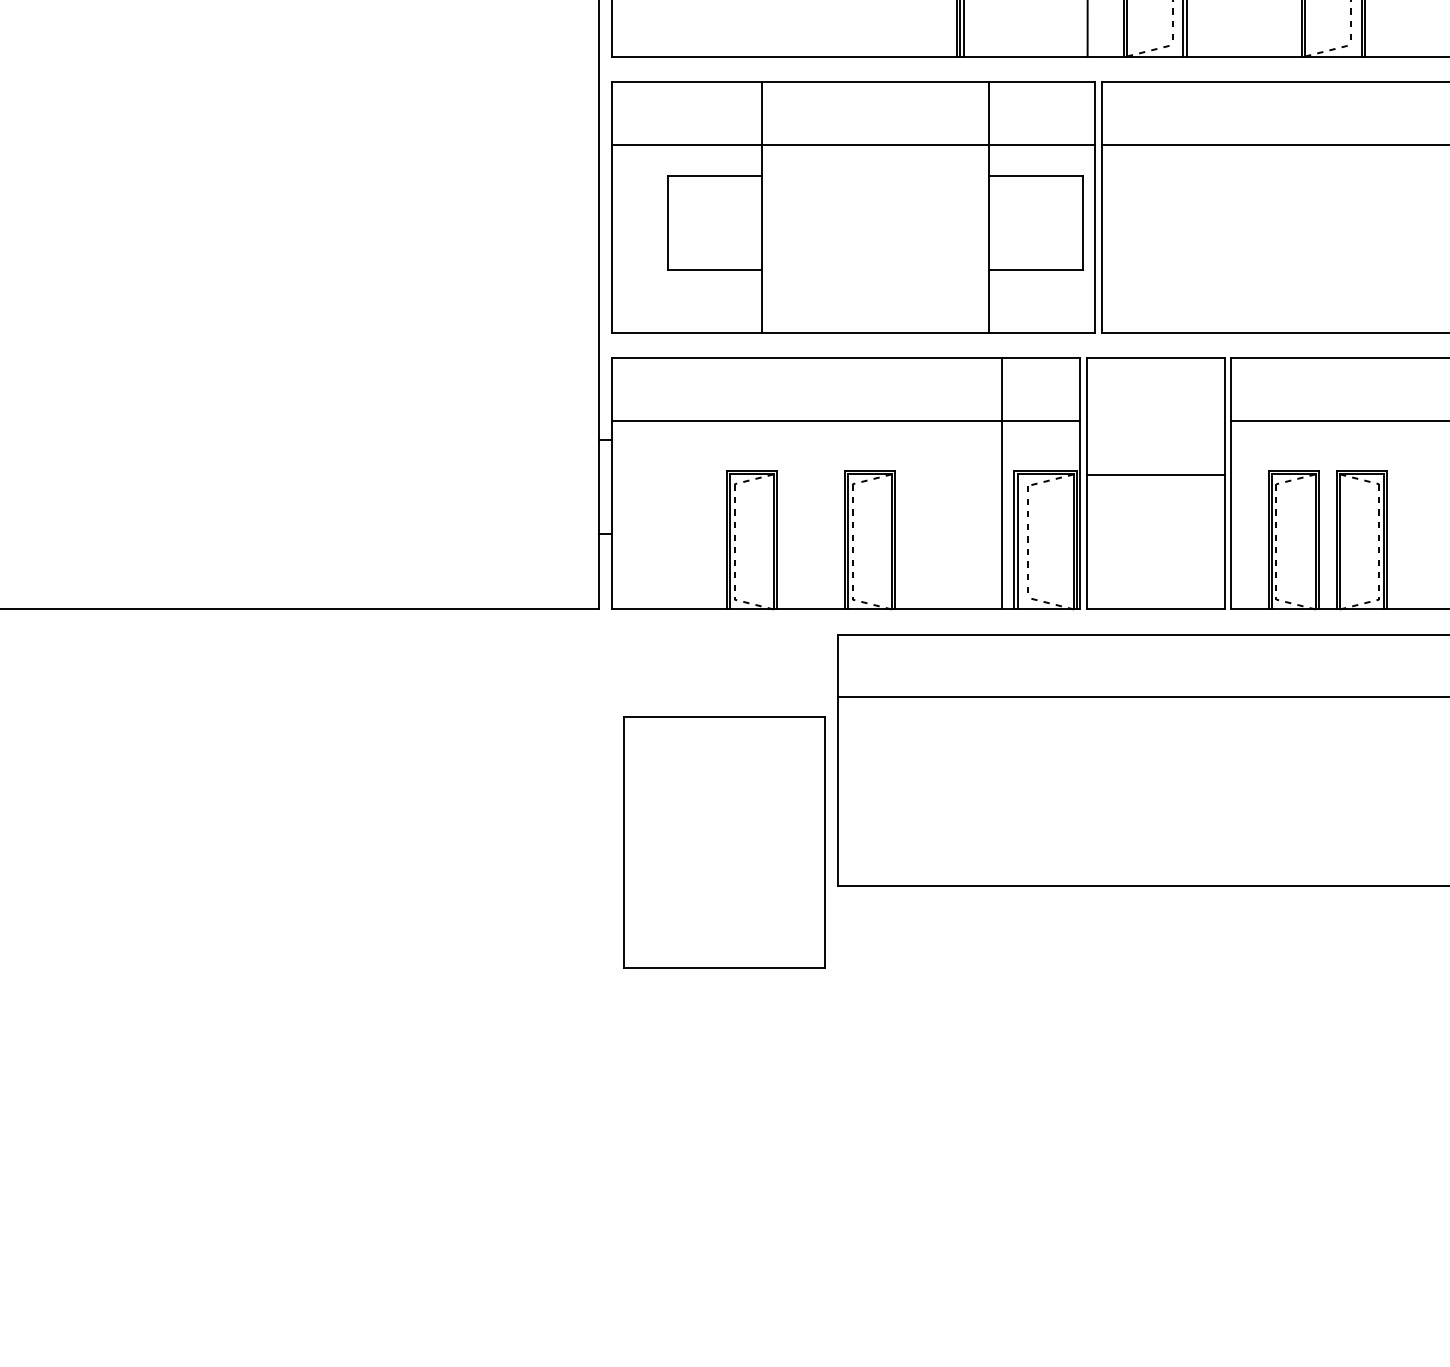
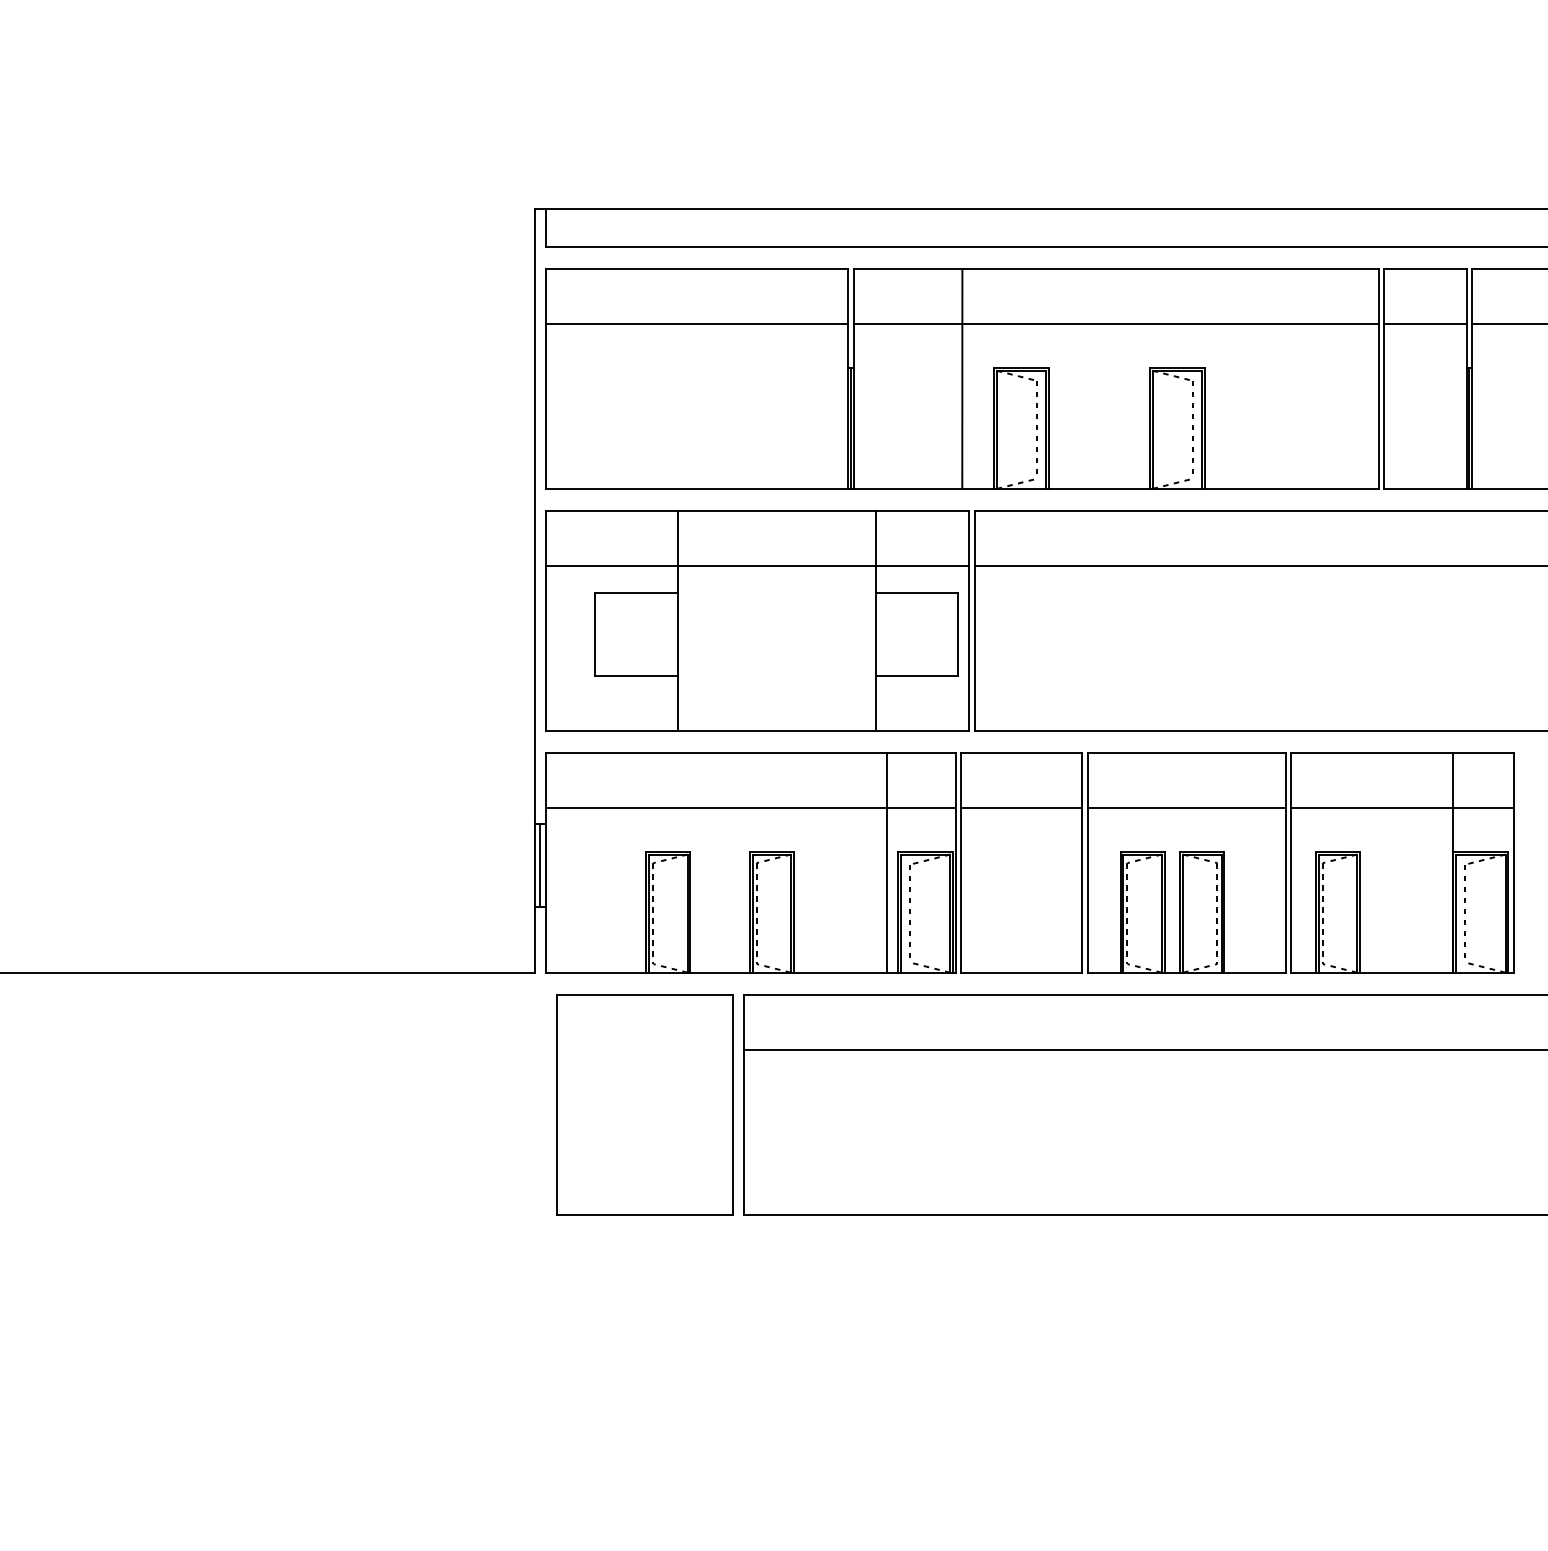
line: (1155, 474) -> (1021, 807), moved
line: (605, 486) -> (540, 865), added
part: (724, 842) -> (644, 1104), moved

